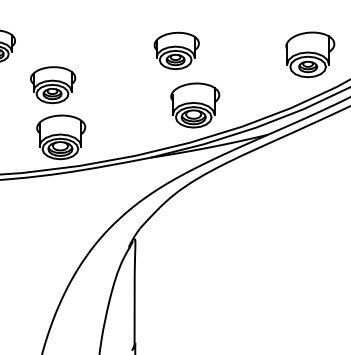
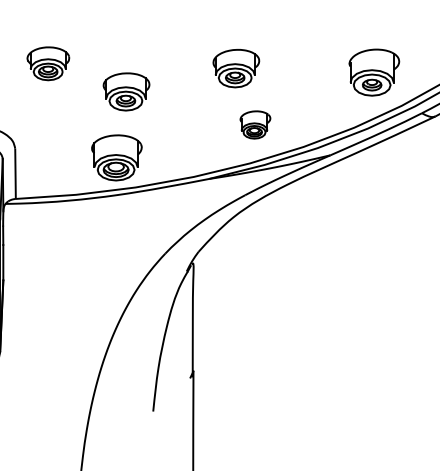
part: (53, 84) -> (126, 91), moved
part: (195, 105) -> (255, 124), size x0.6

